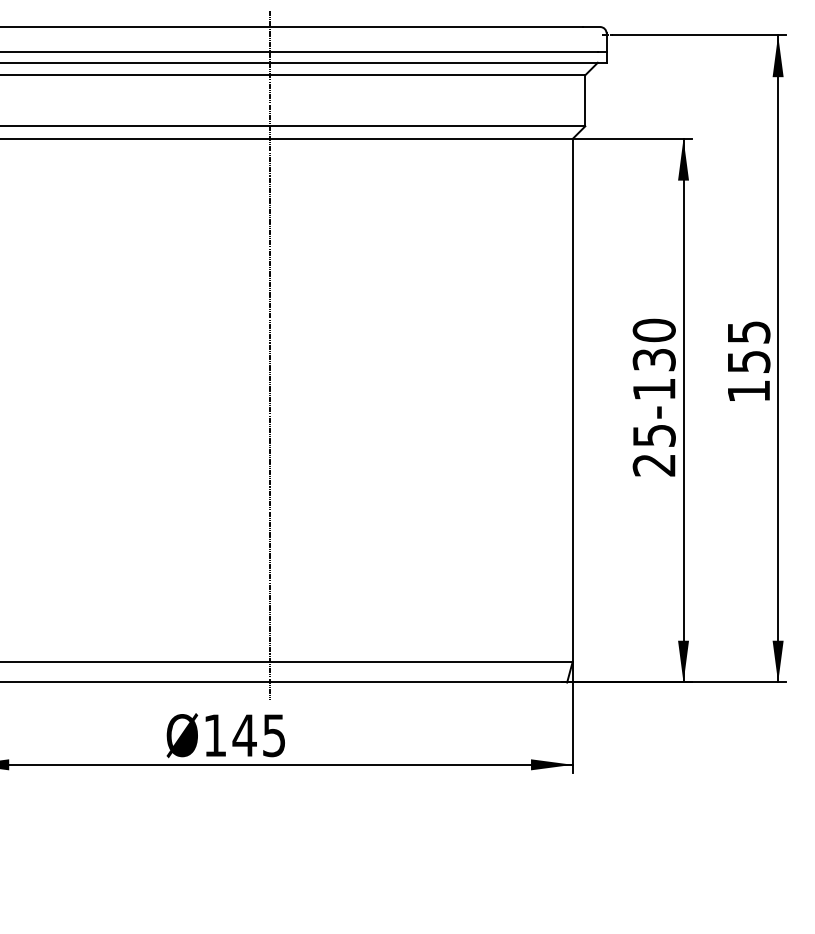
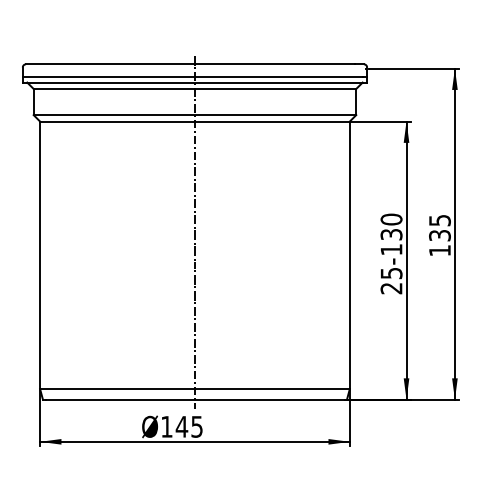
text: (747, 361) -> (439, 235), 155 -> 135

